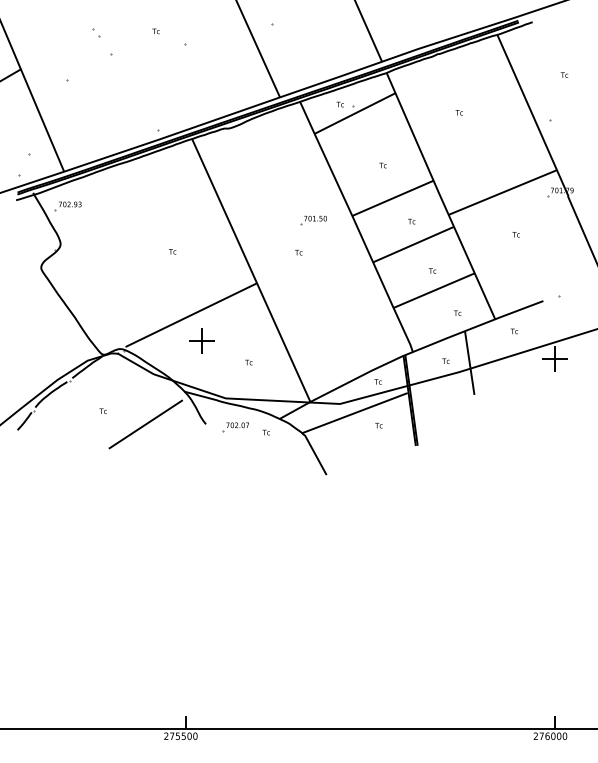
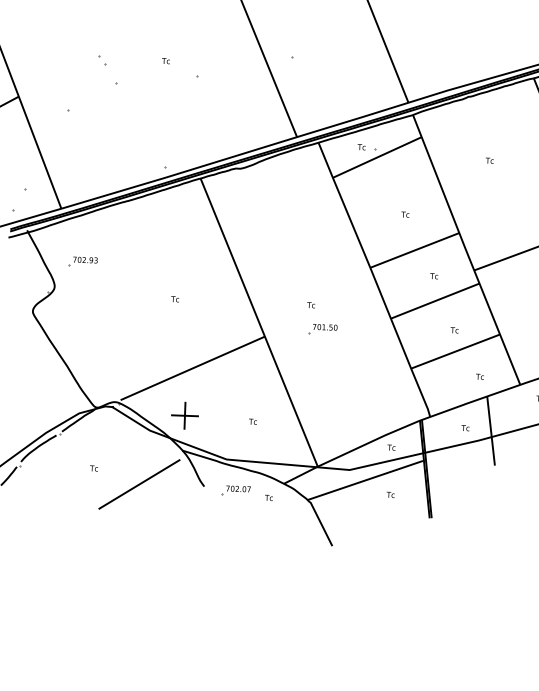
part: (67, 206) -> (82, 262), moved
part: (313, 220) -> (322, 329), moved
part: (201, 340) -> (184, 414), moved

